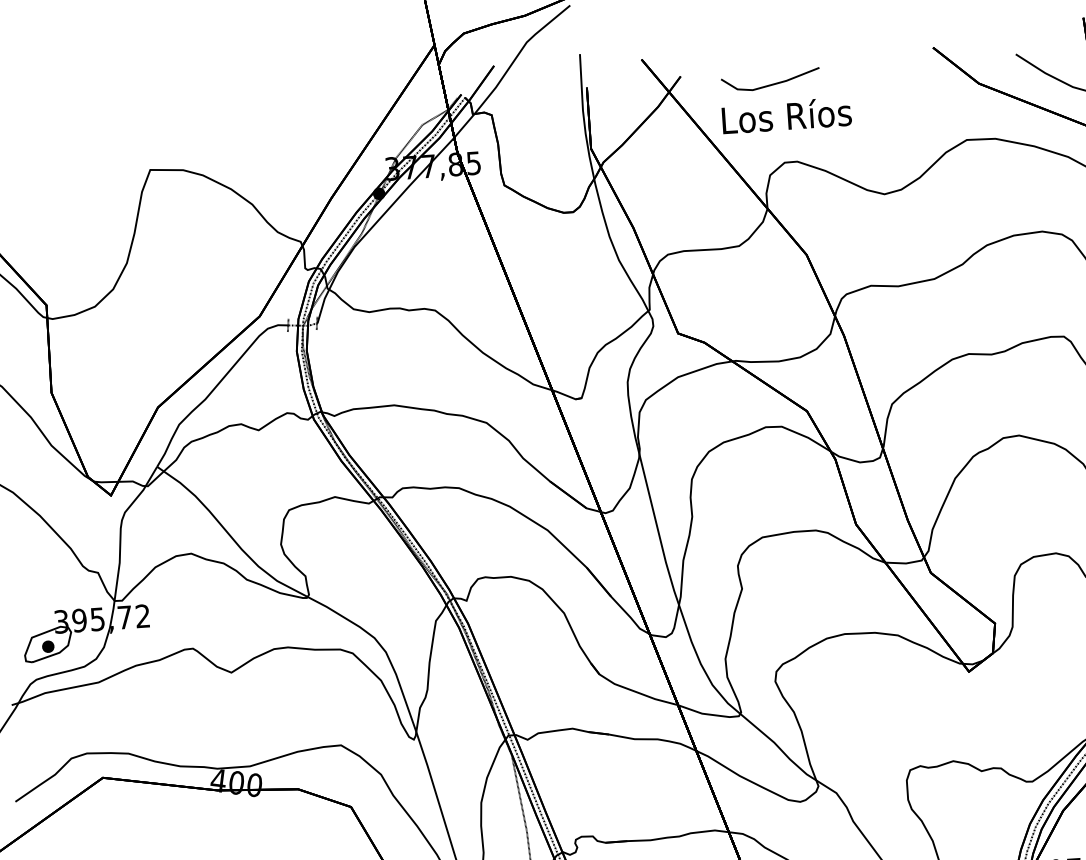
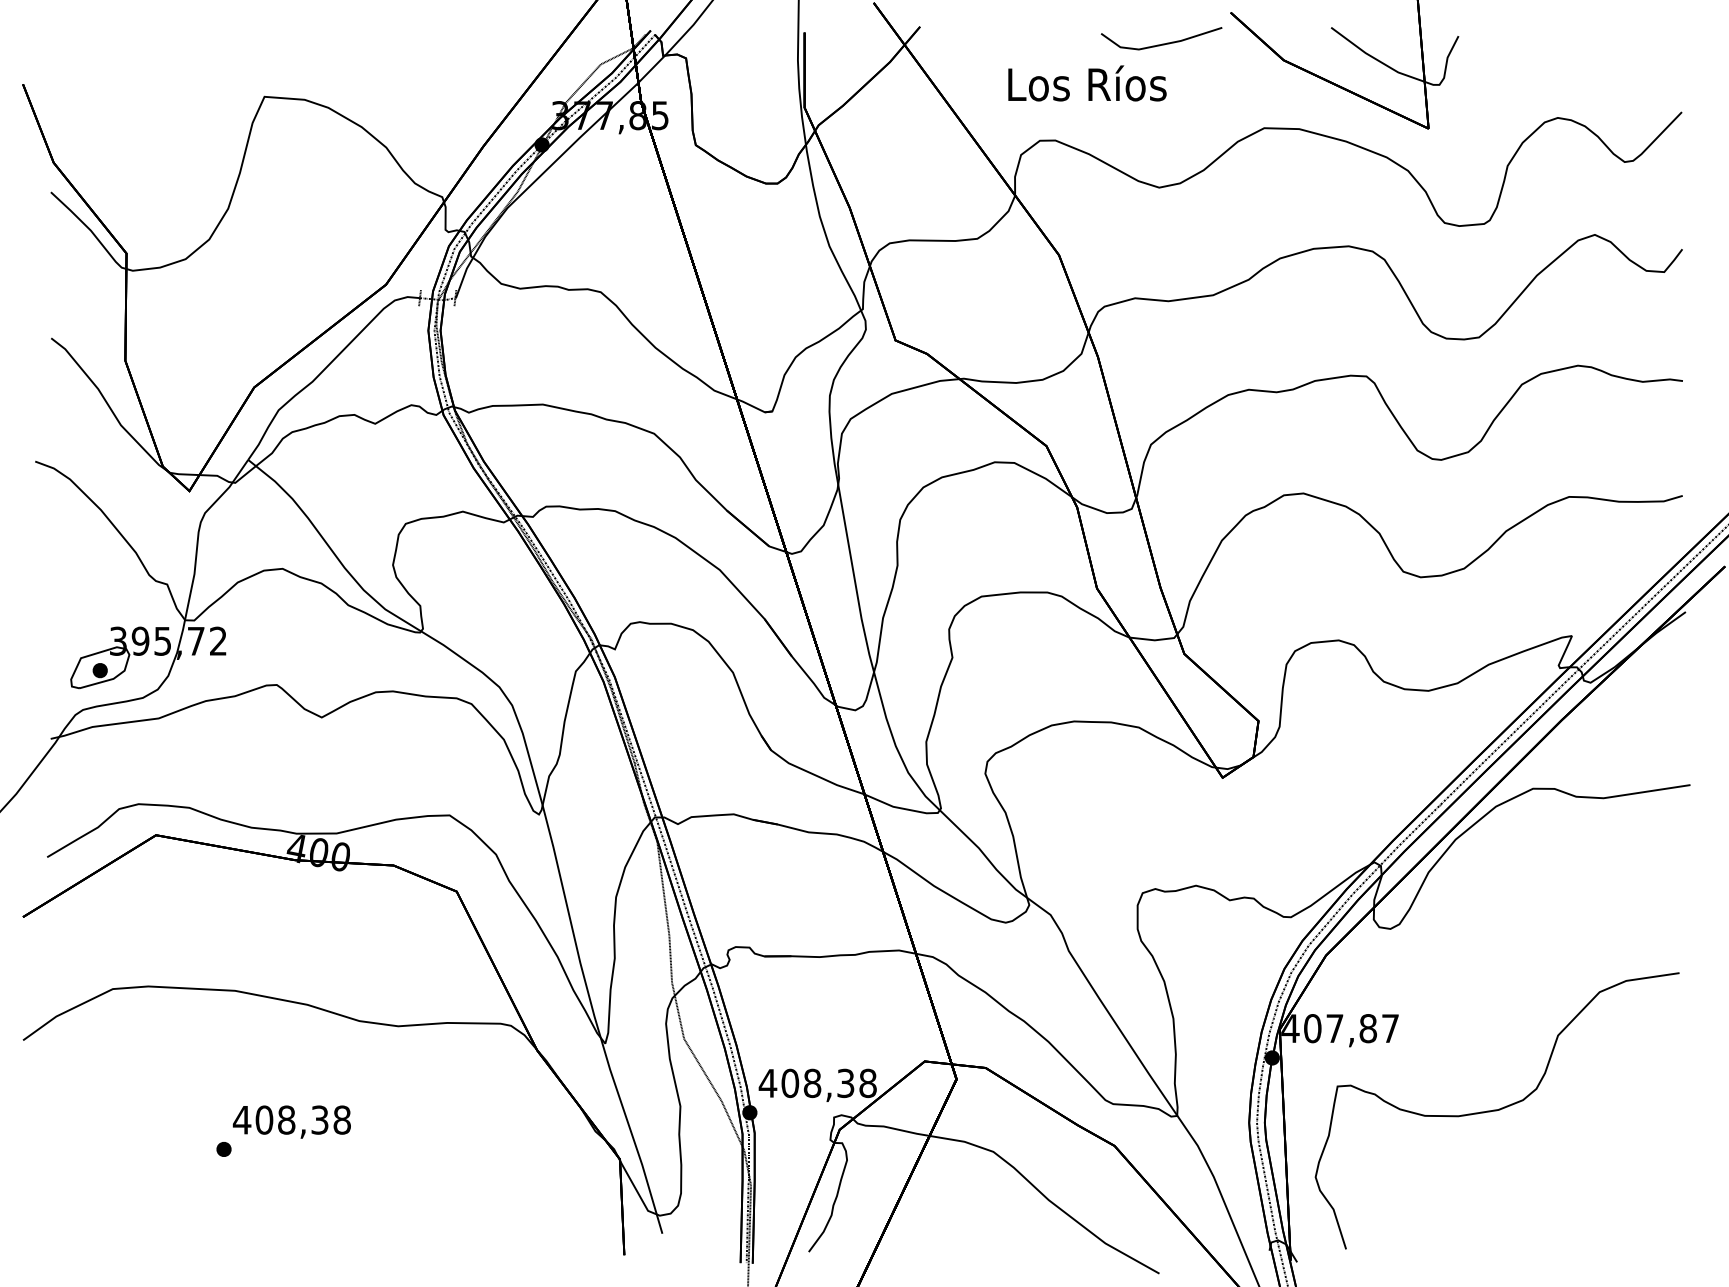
line: (771, 83) -> (1162, 43), moved
text: (786, 115) -> (1087, 83), moved

